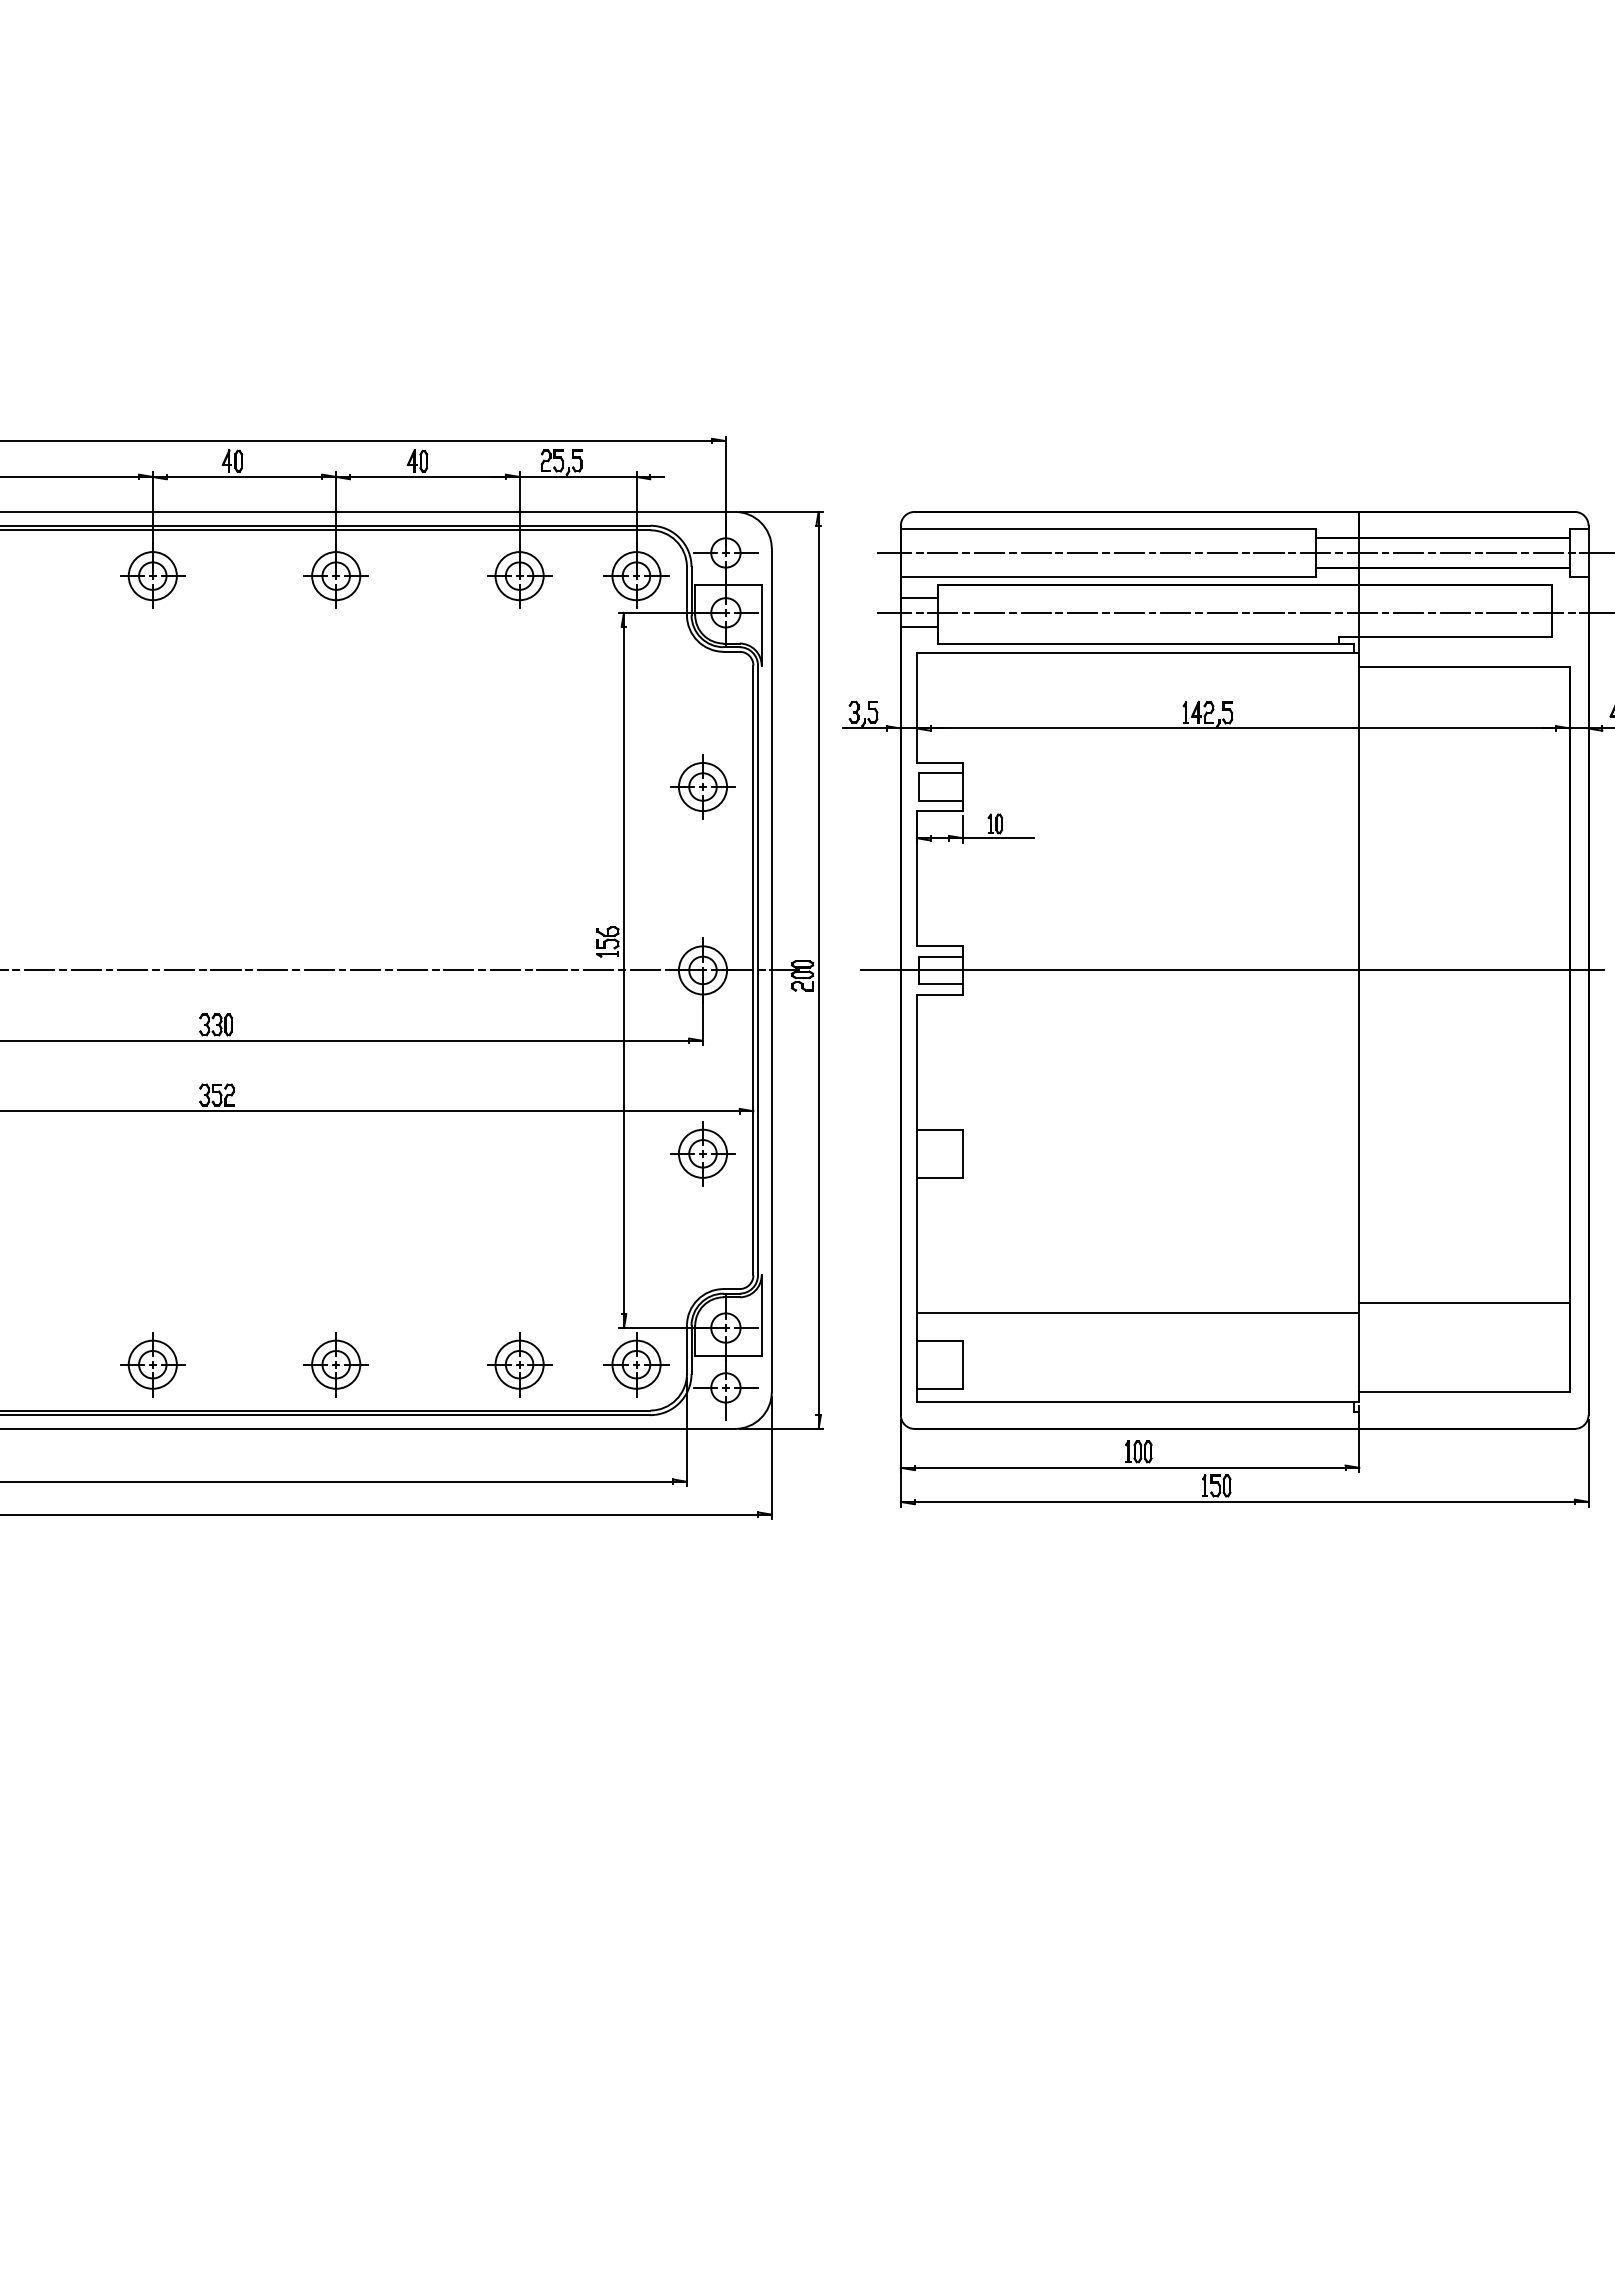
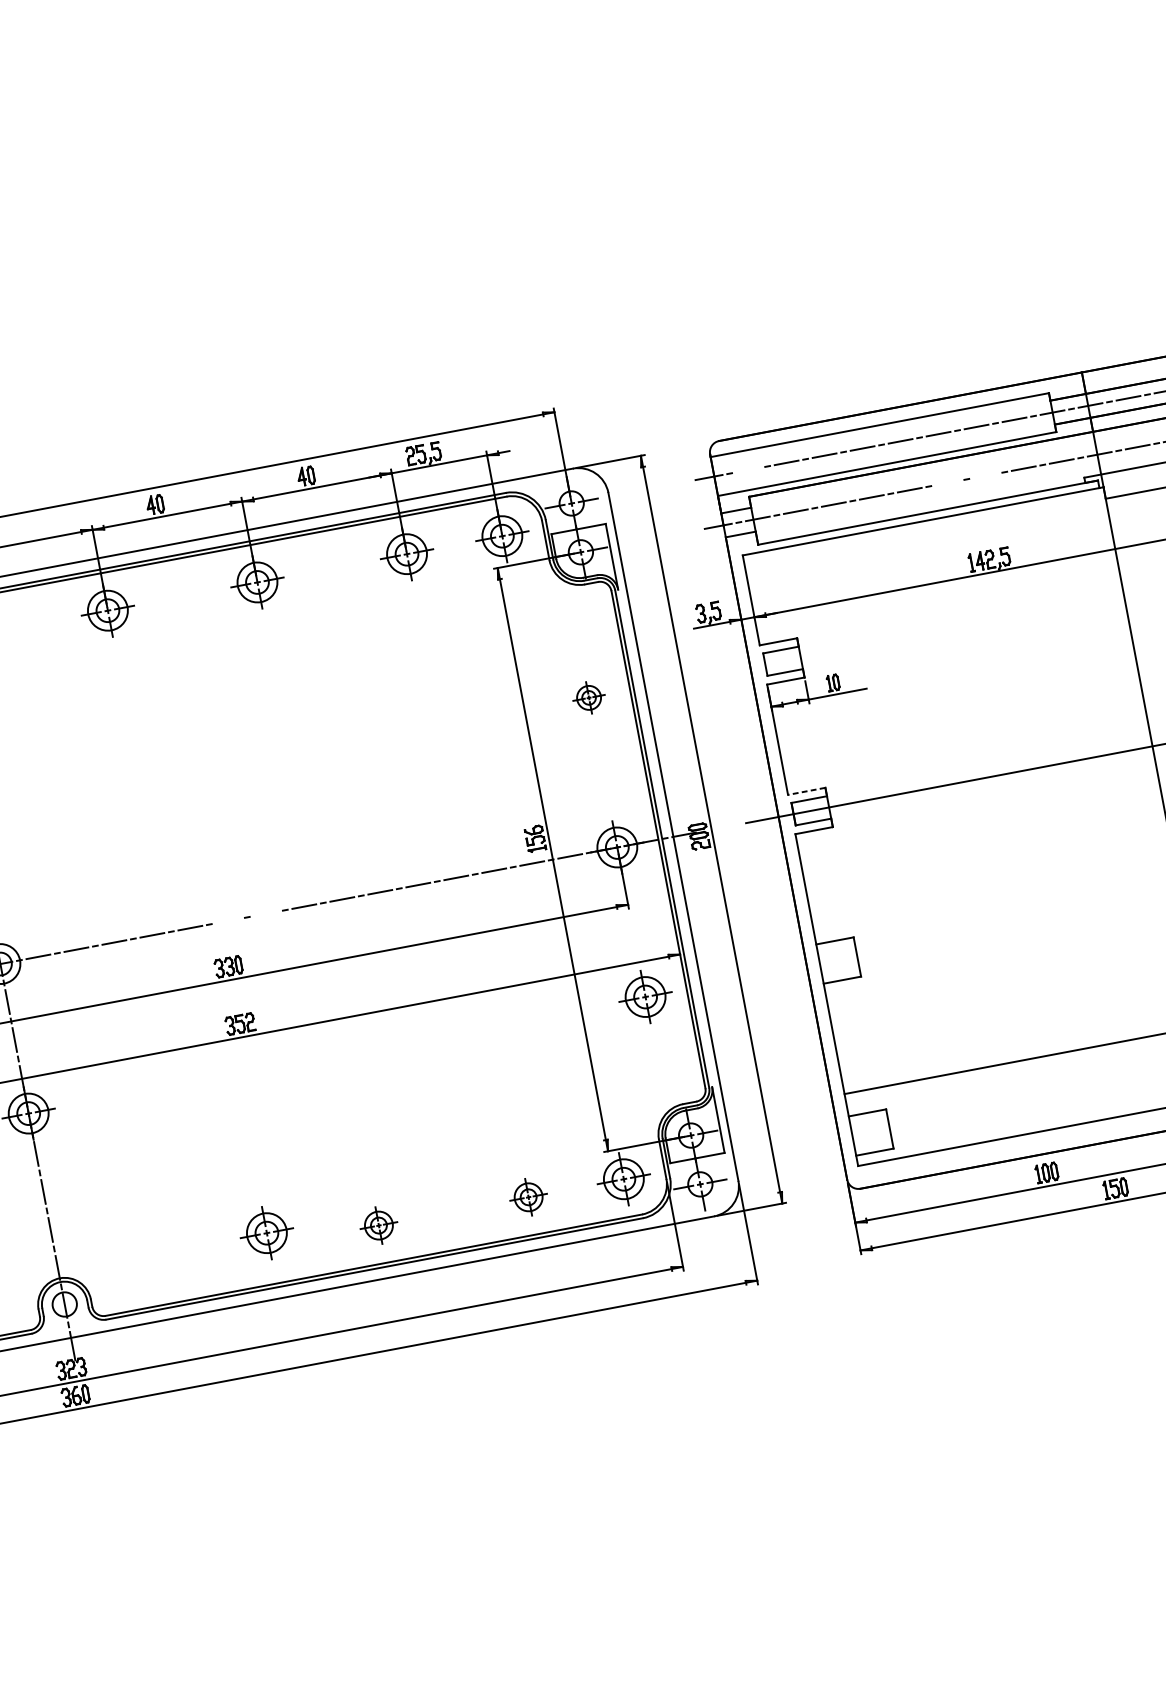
line: (942, 552) -> (748, 469), removed
line: (1175, 612) -> (947, 482), removed
line: (1221, 612) -> (985, 475), removed
part: (702, 786) -> (588, 697), size x0.6
line: (939, 946) -> (806, 791), solid -> dashed
line: (225, 970) -> (227, 921), removed
line: (272, 970) -> (266, 913), removed
part: (152, 1364) -> (266, 1233), moved
part: (335, 1364) -> (378, 1225), size x0.7
part: (519, 1364) -> (528, 1197), size x0.7

